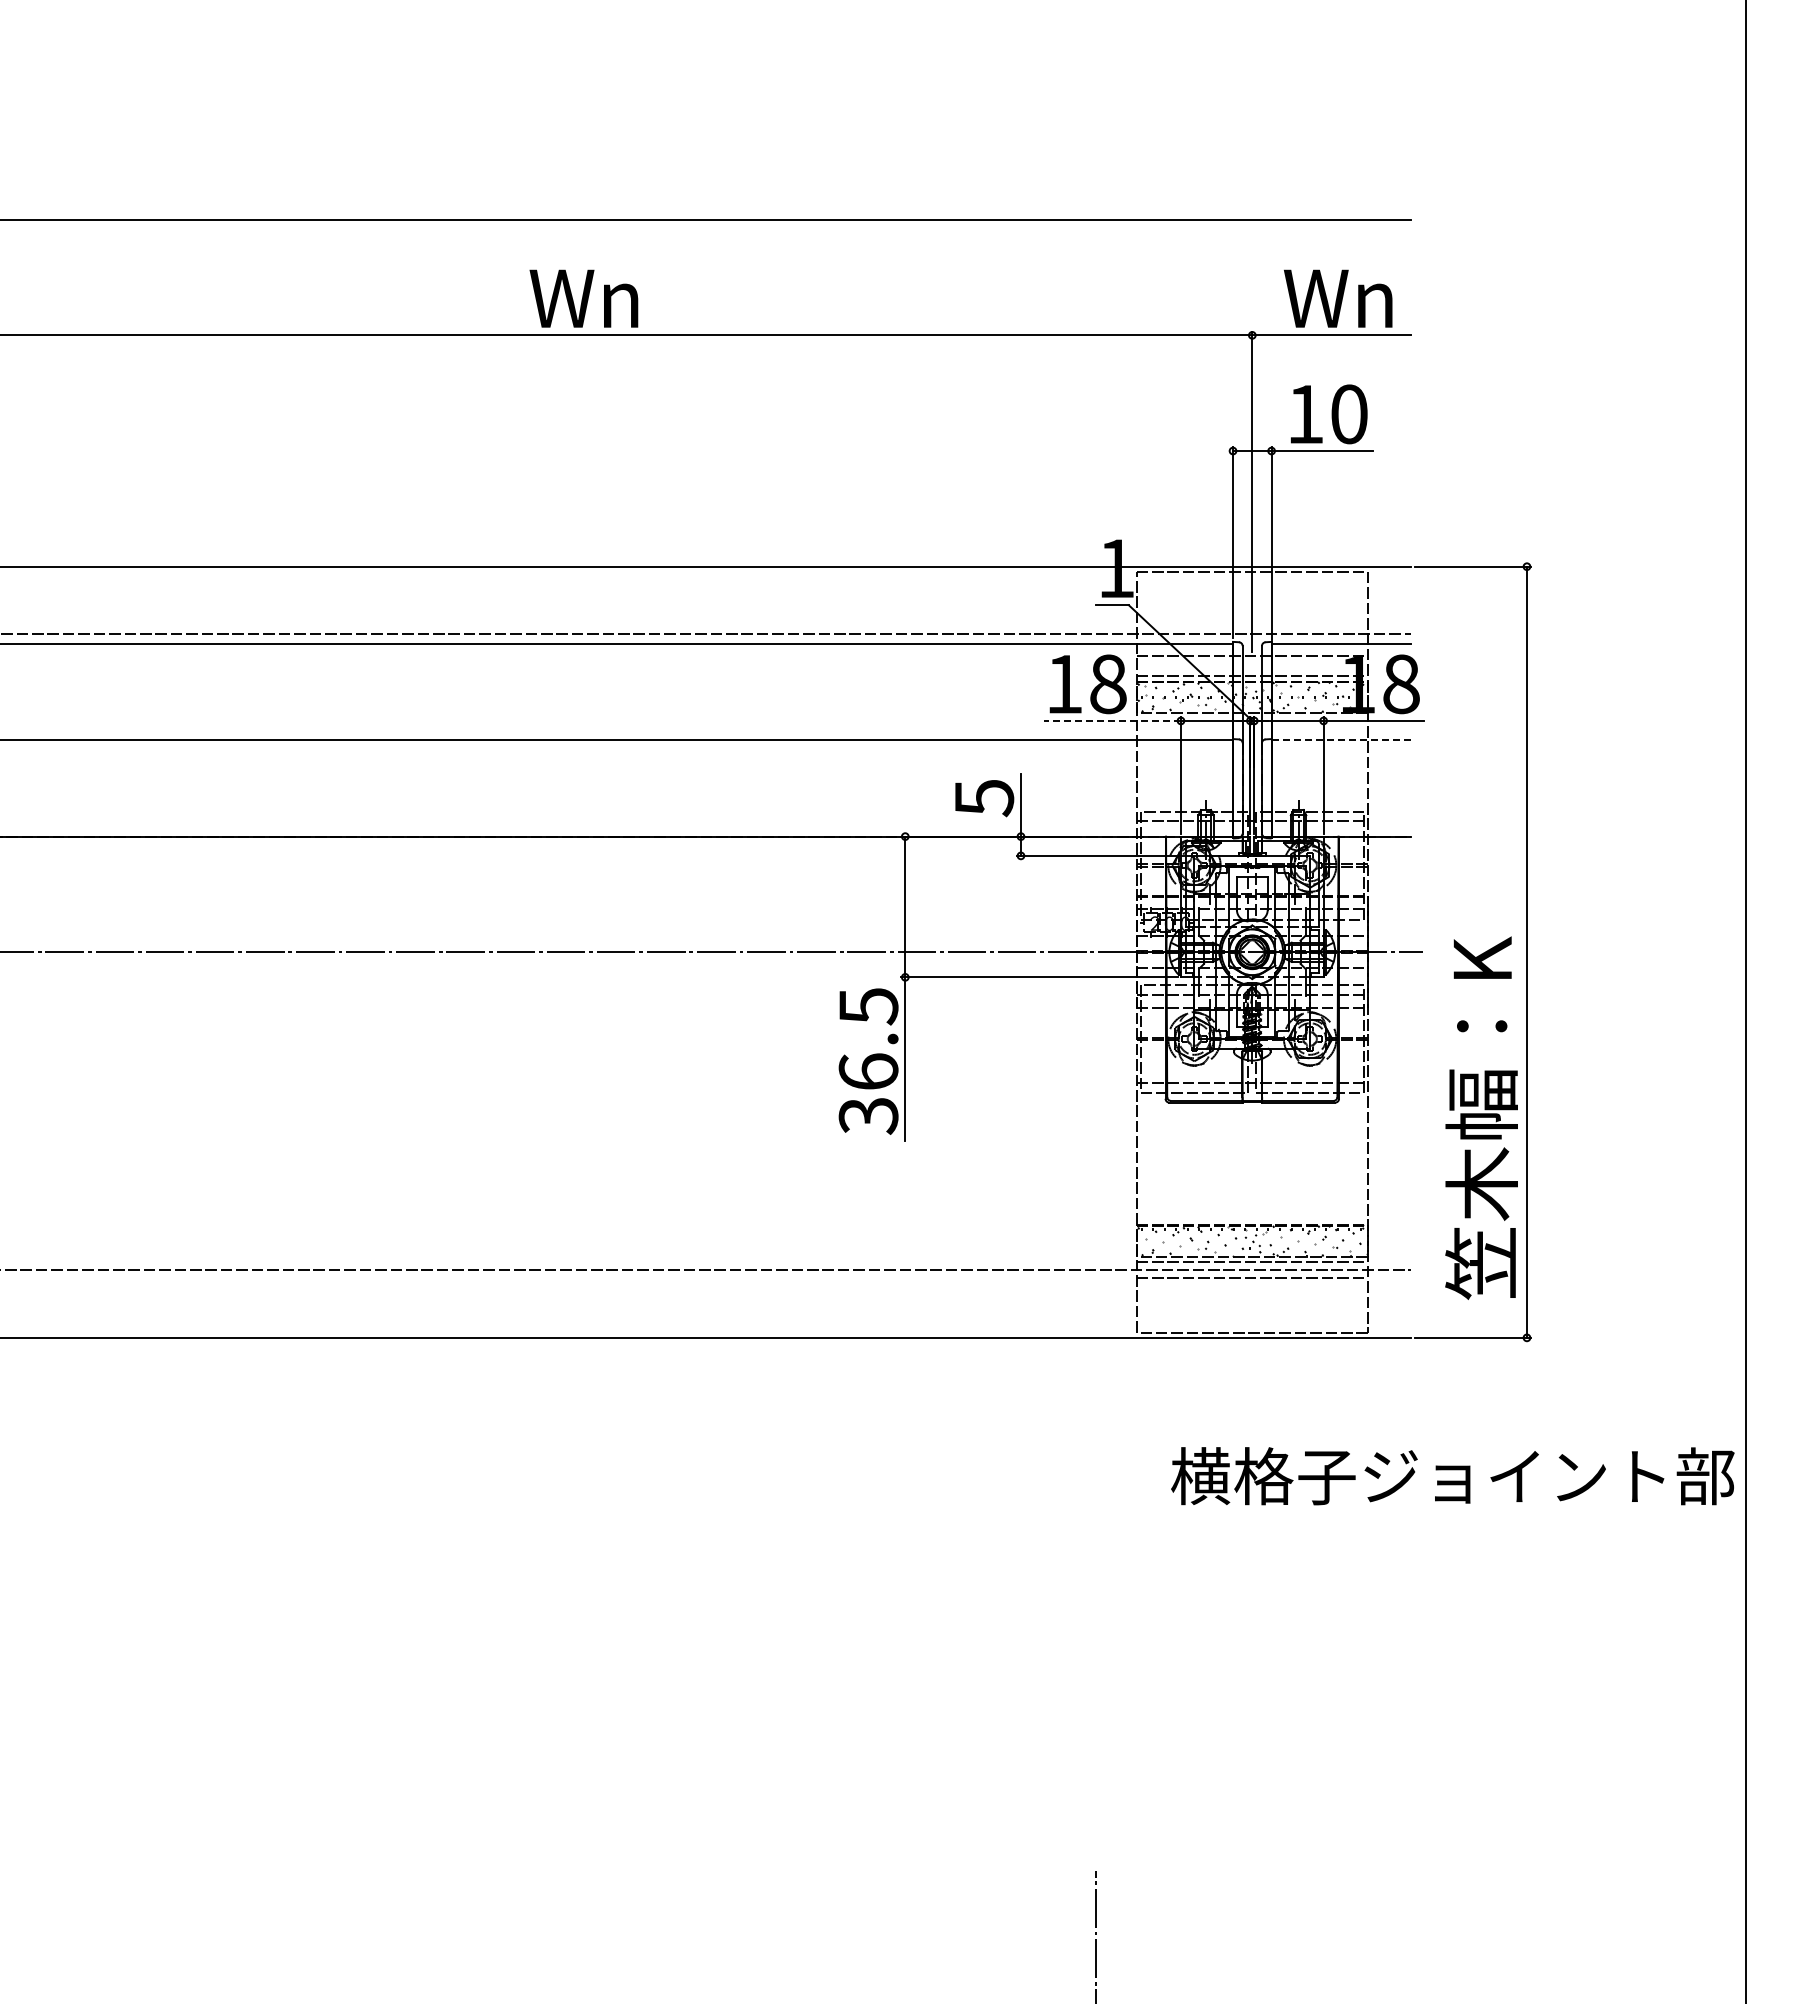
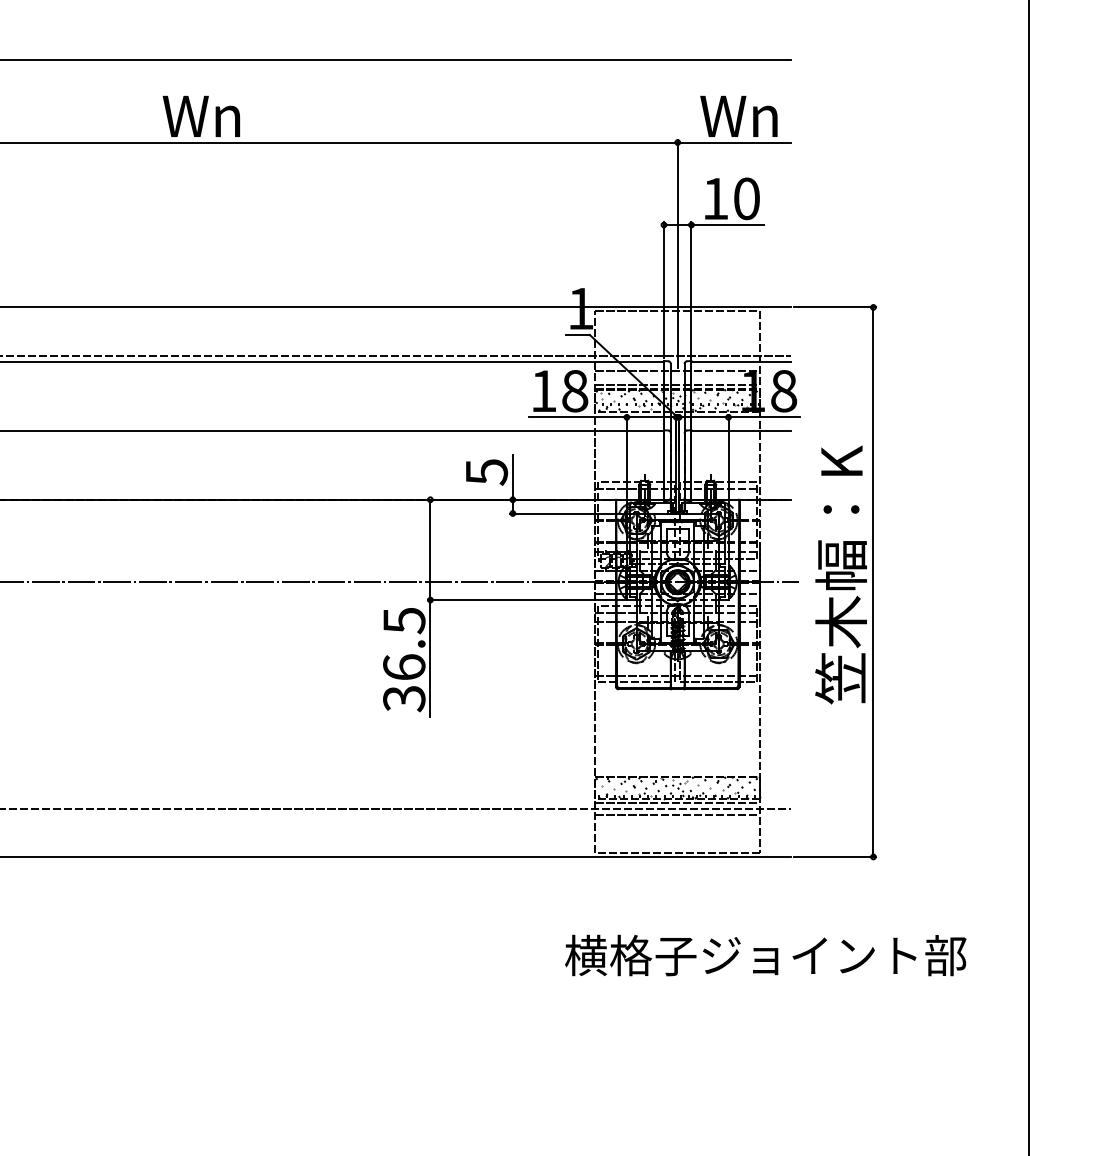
line: (1112, 720) -> (578, 417), dashed -> solid
line: (1341, 740) -> (741, 431), dashed -> solid
text: (1481, 1117) -> (841, 574), moved
text: (1452, 1476) -> (765, 955), moved

